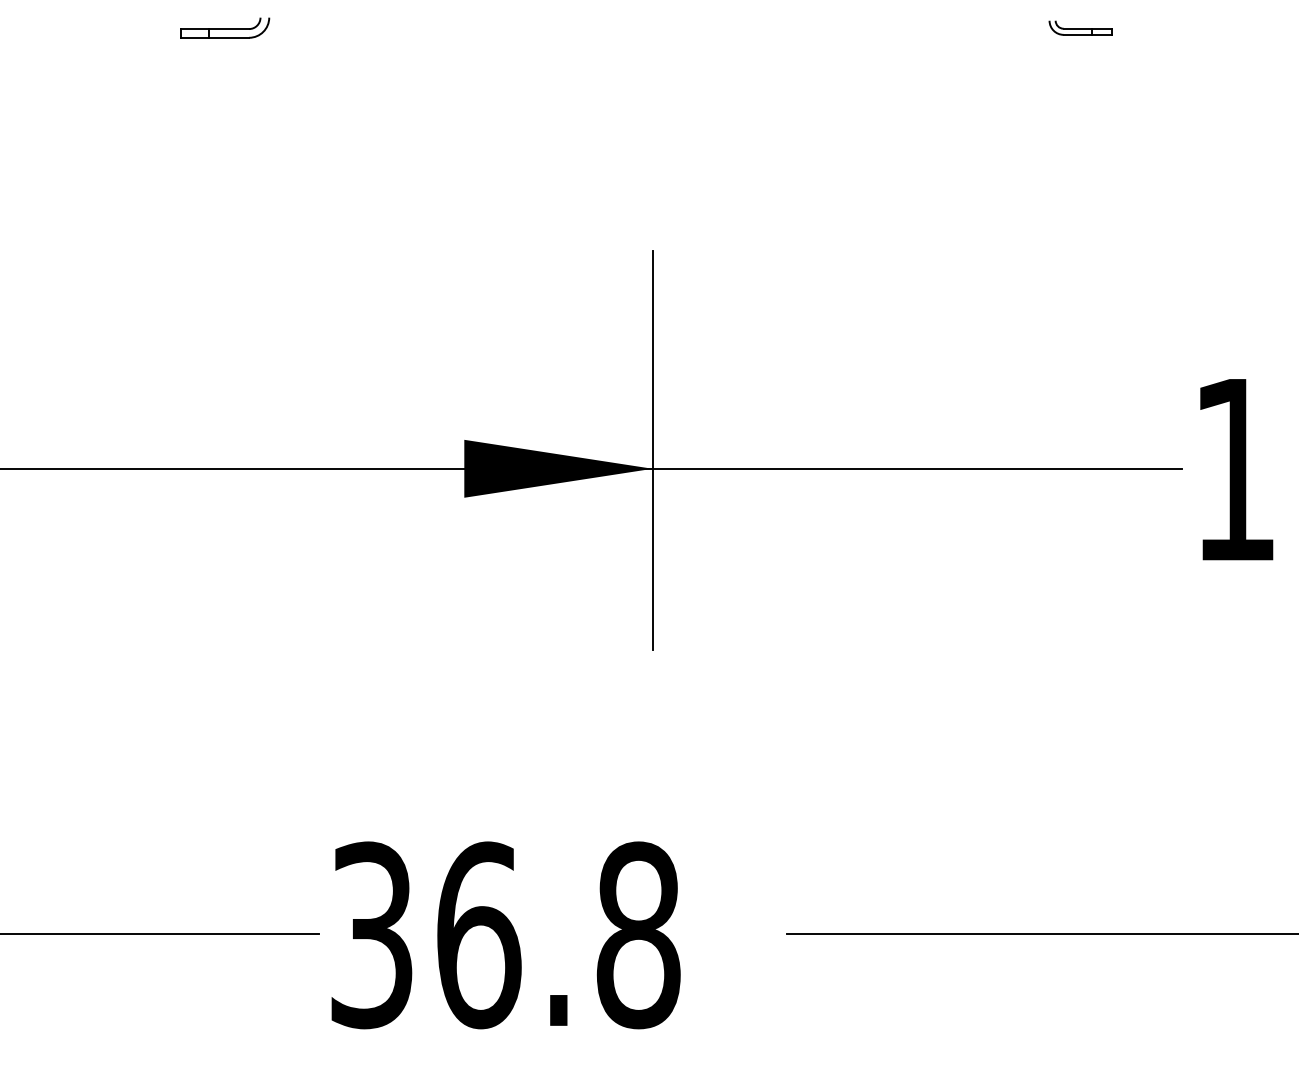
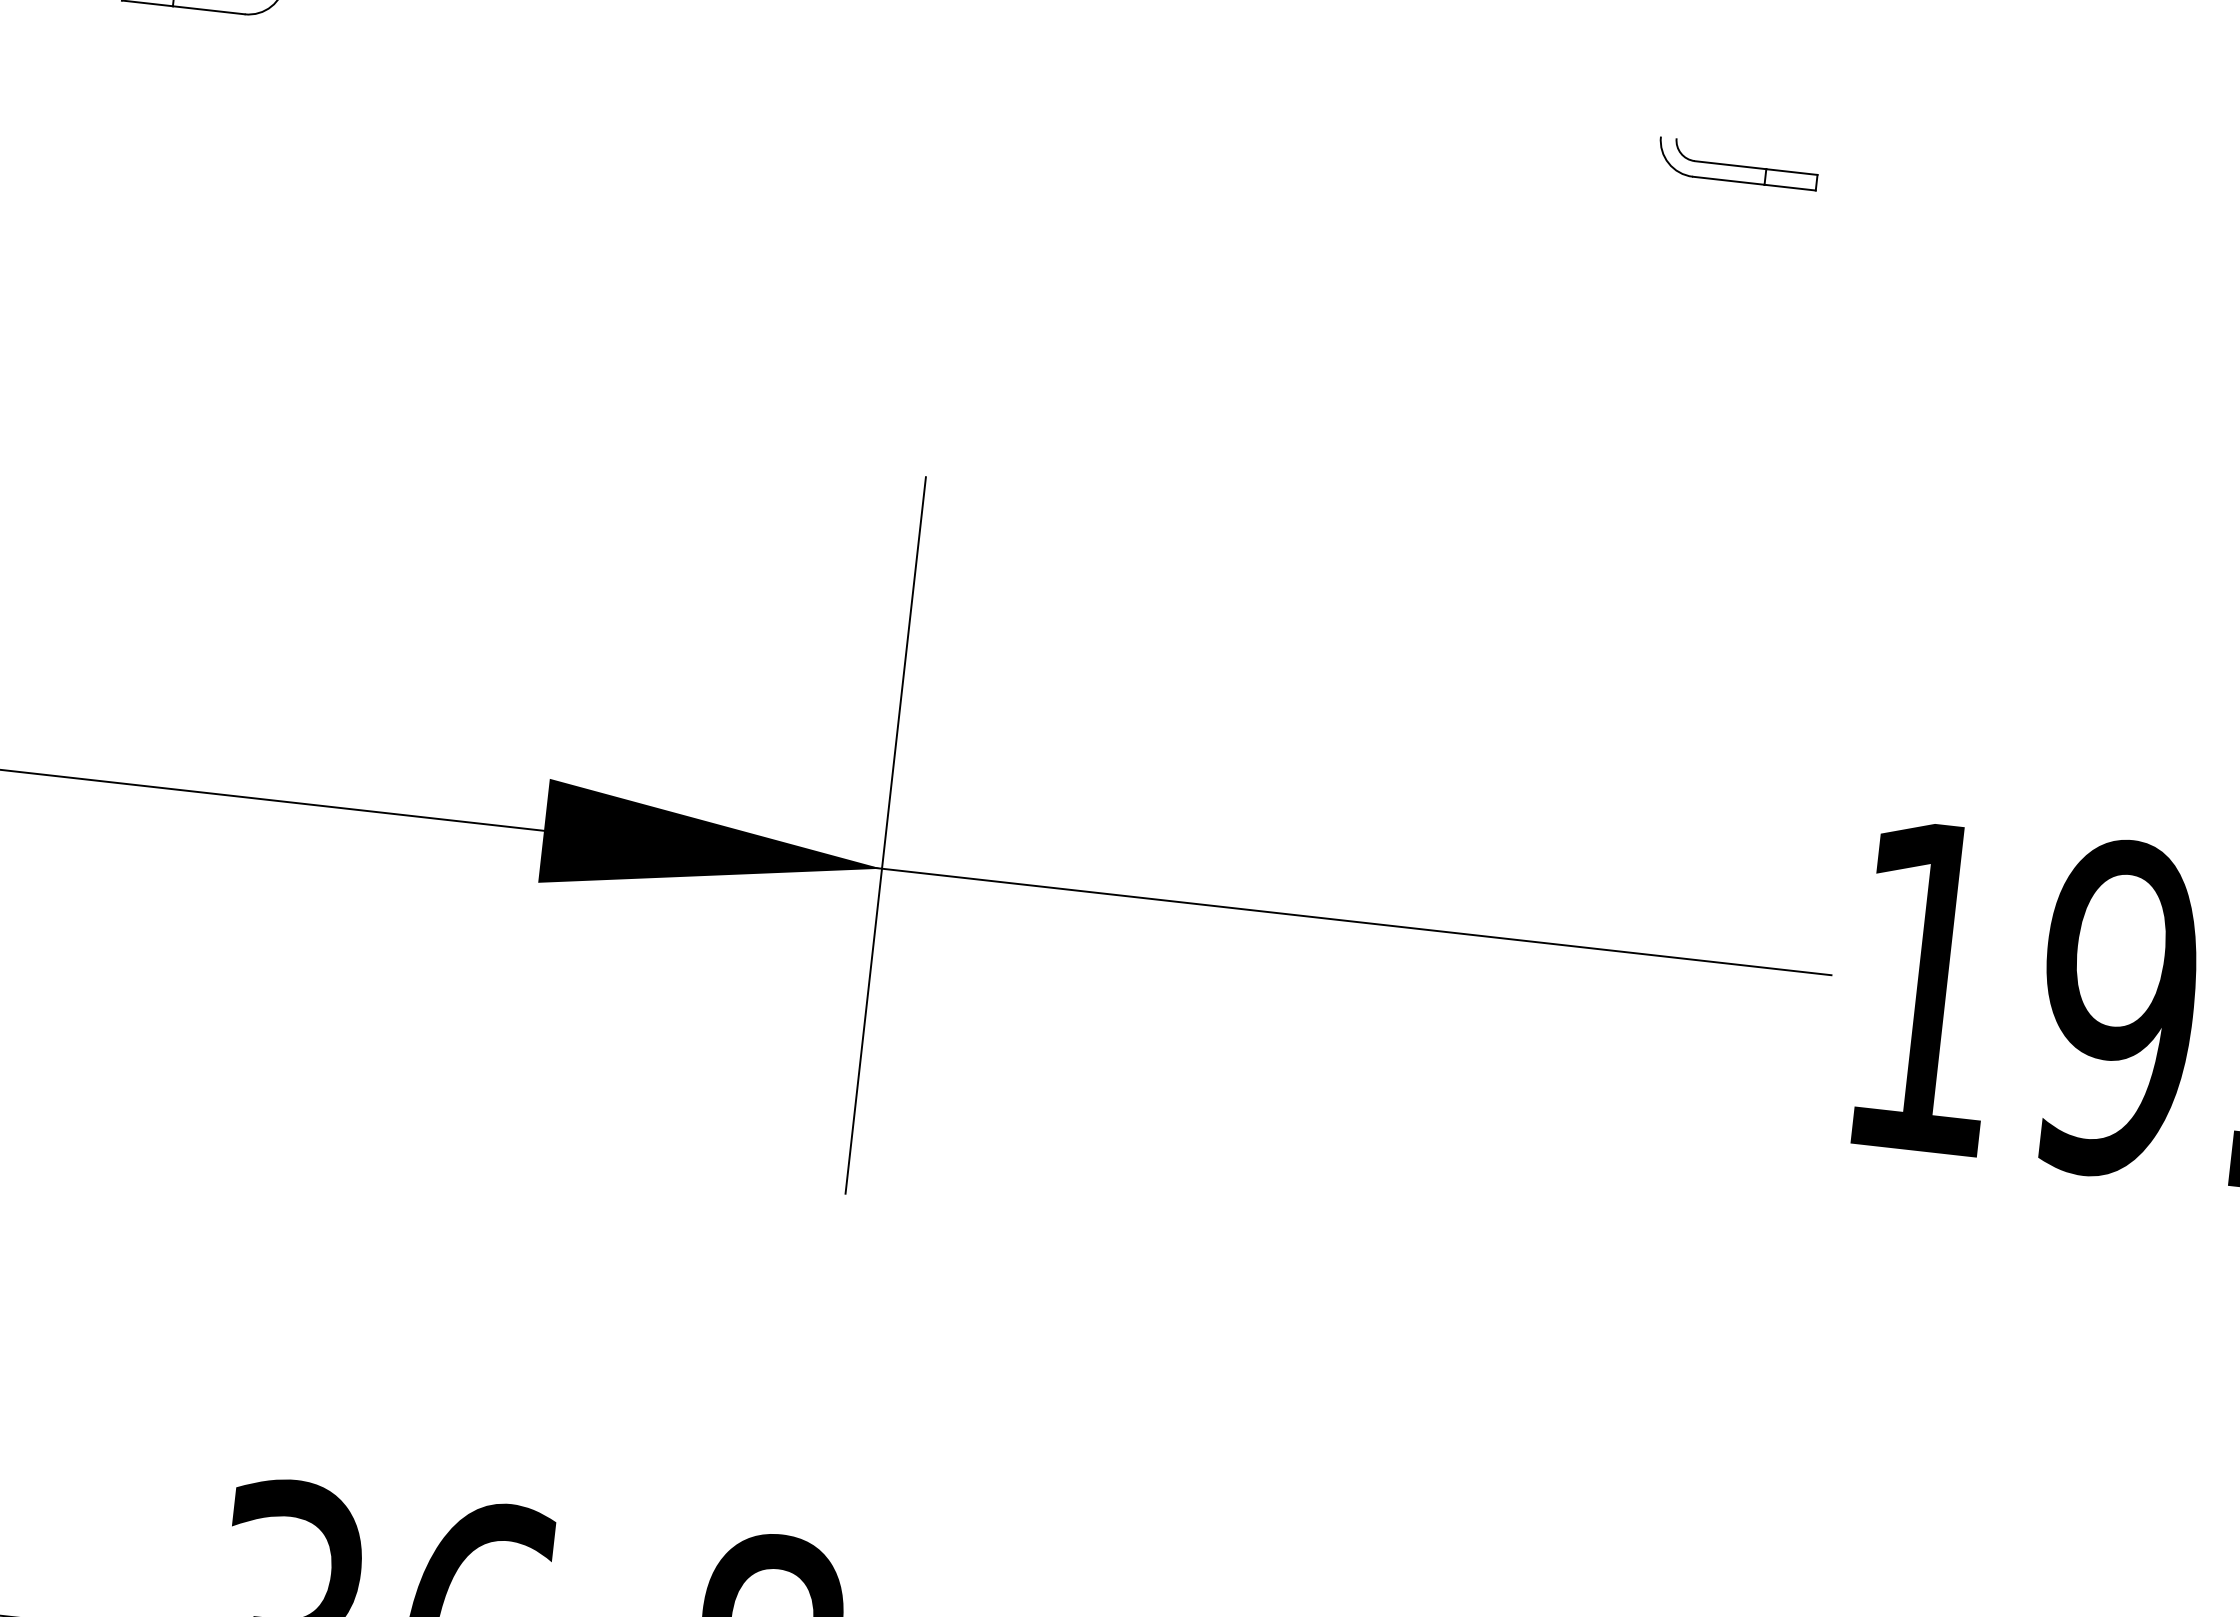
part: (1080, 27) -> (1738, 163), size x1.43

